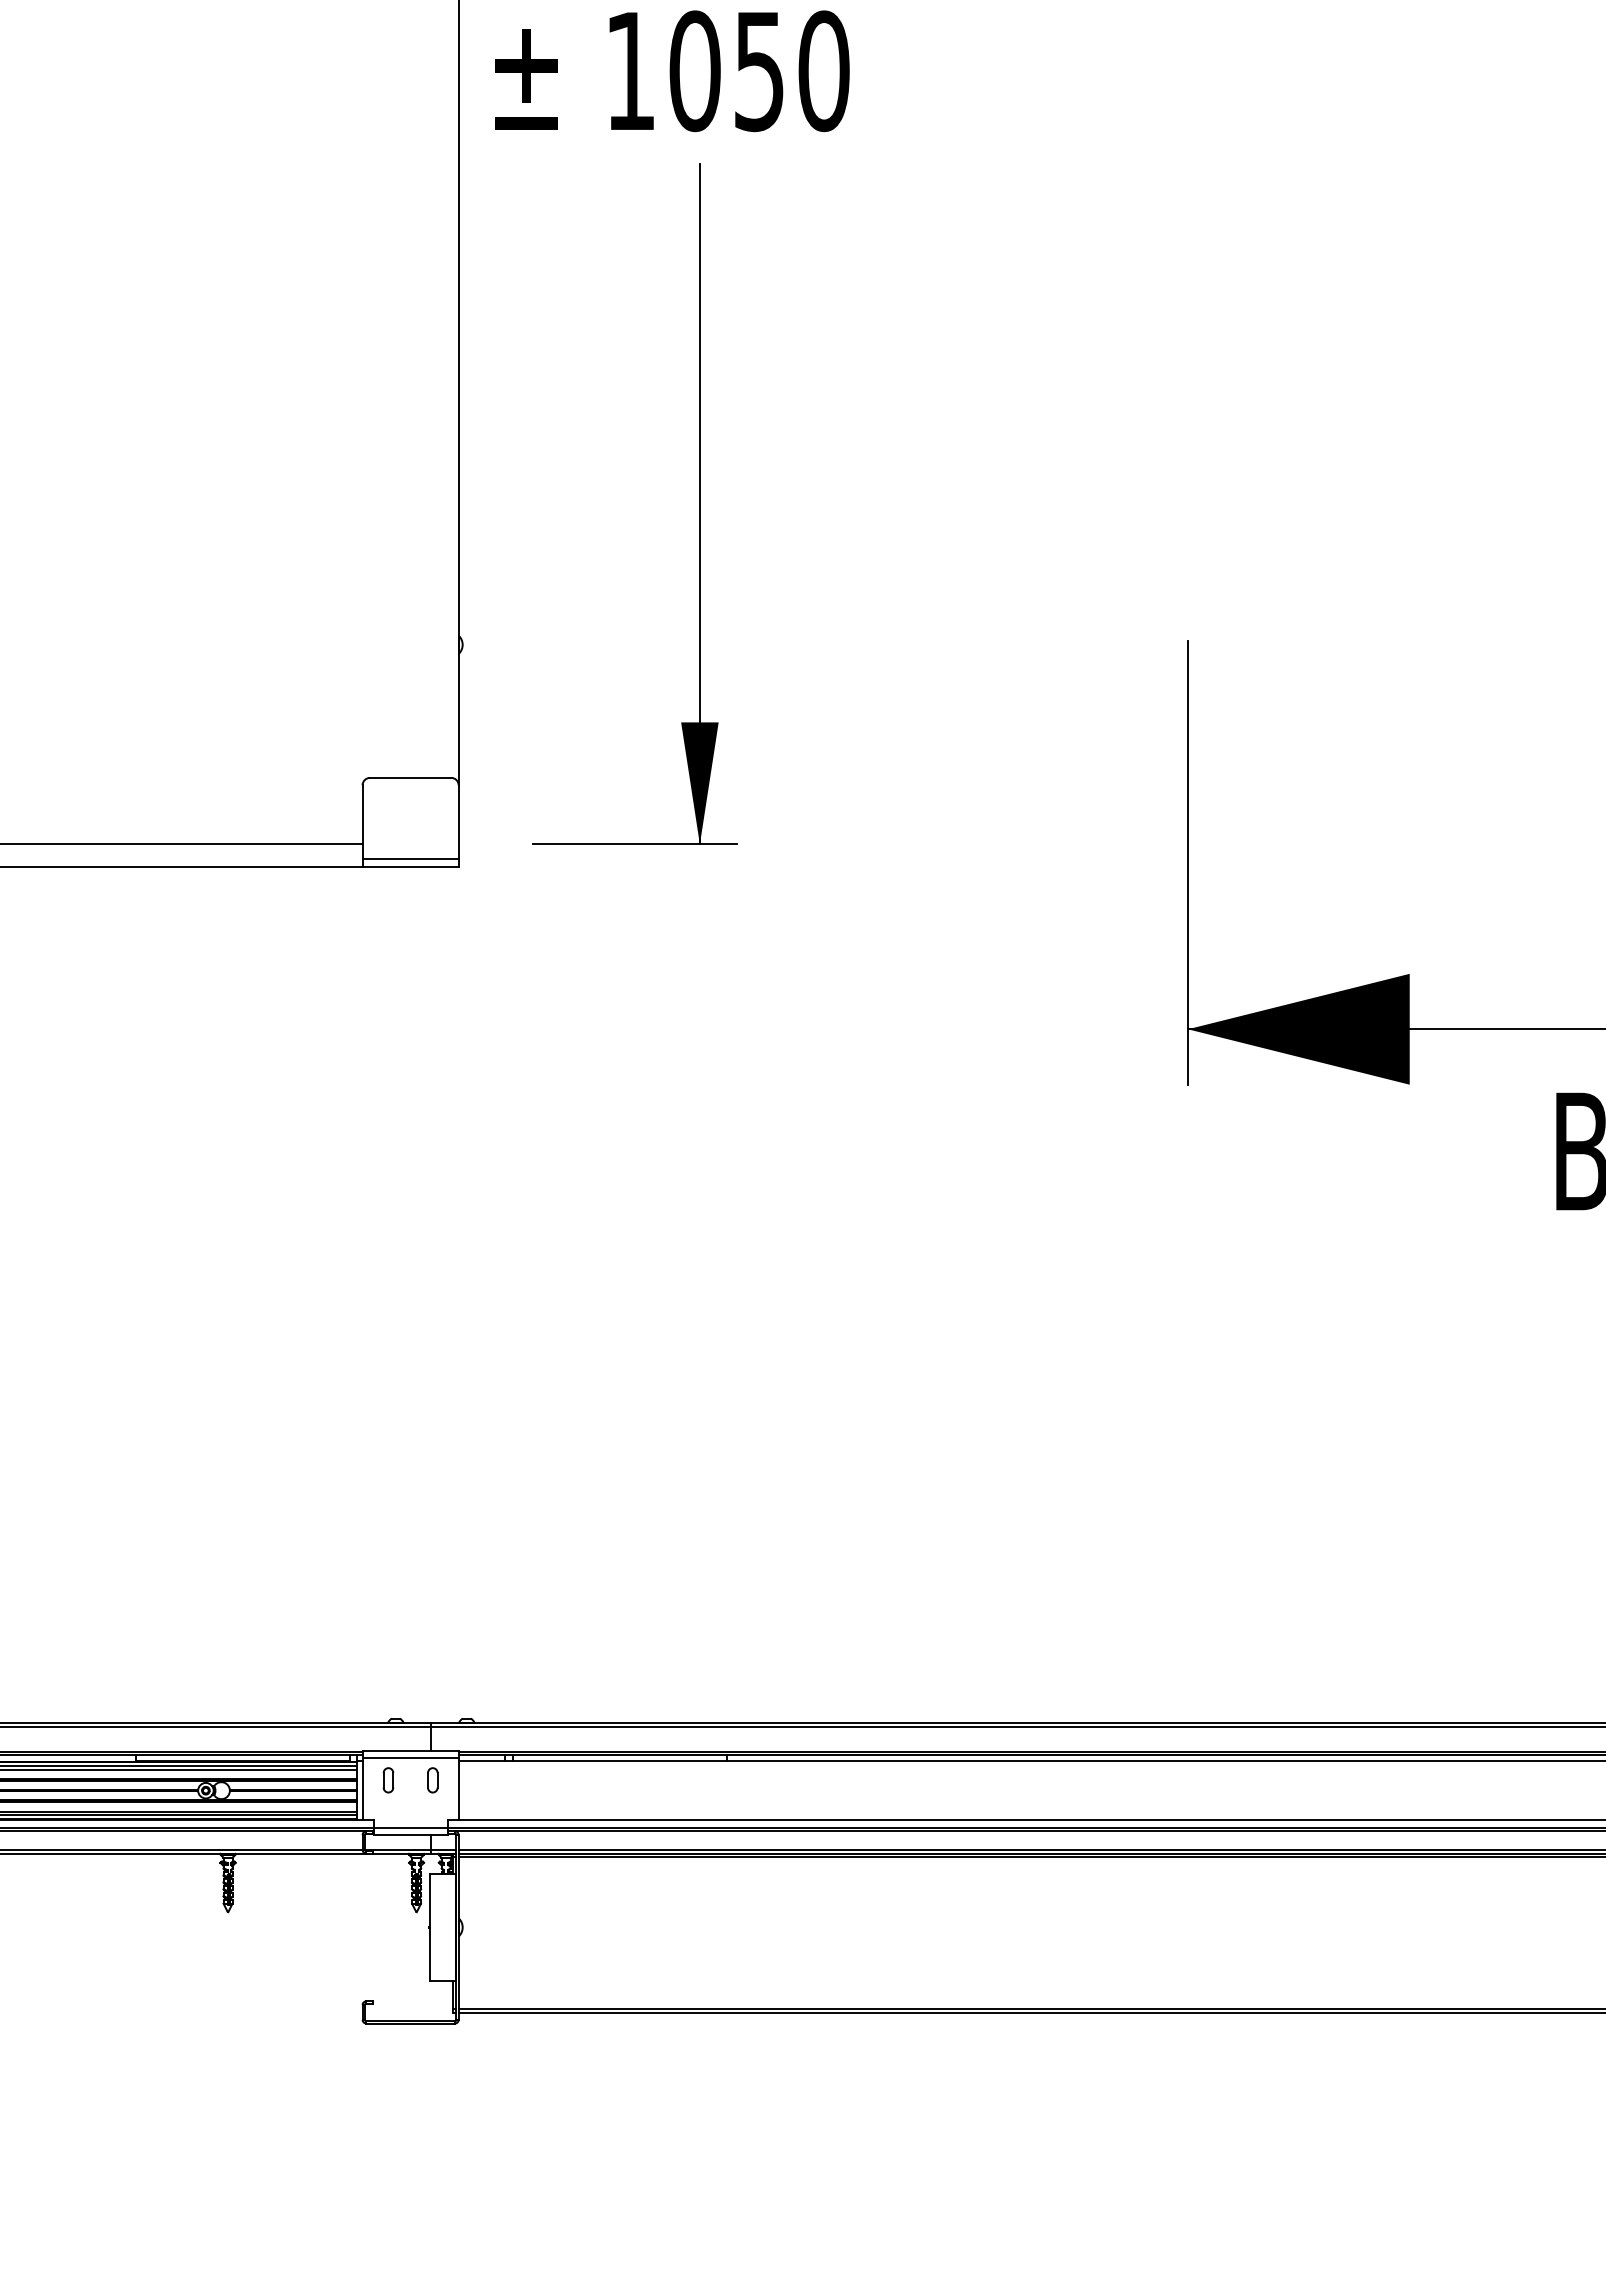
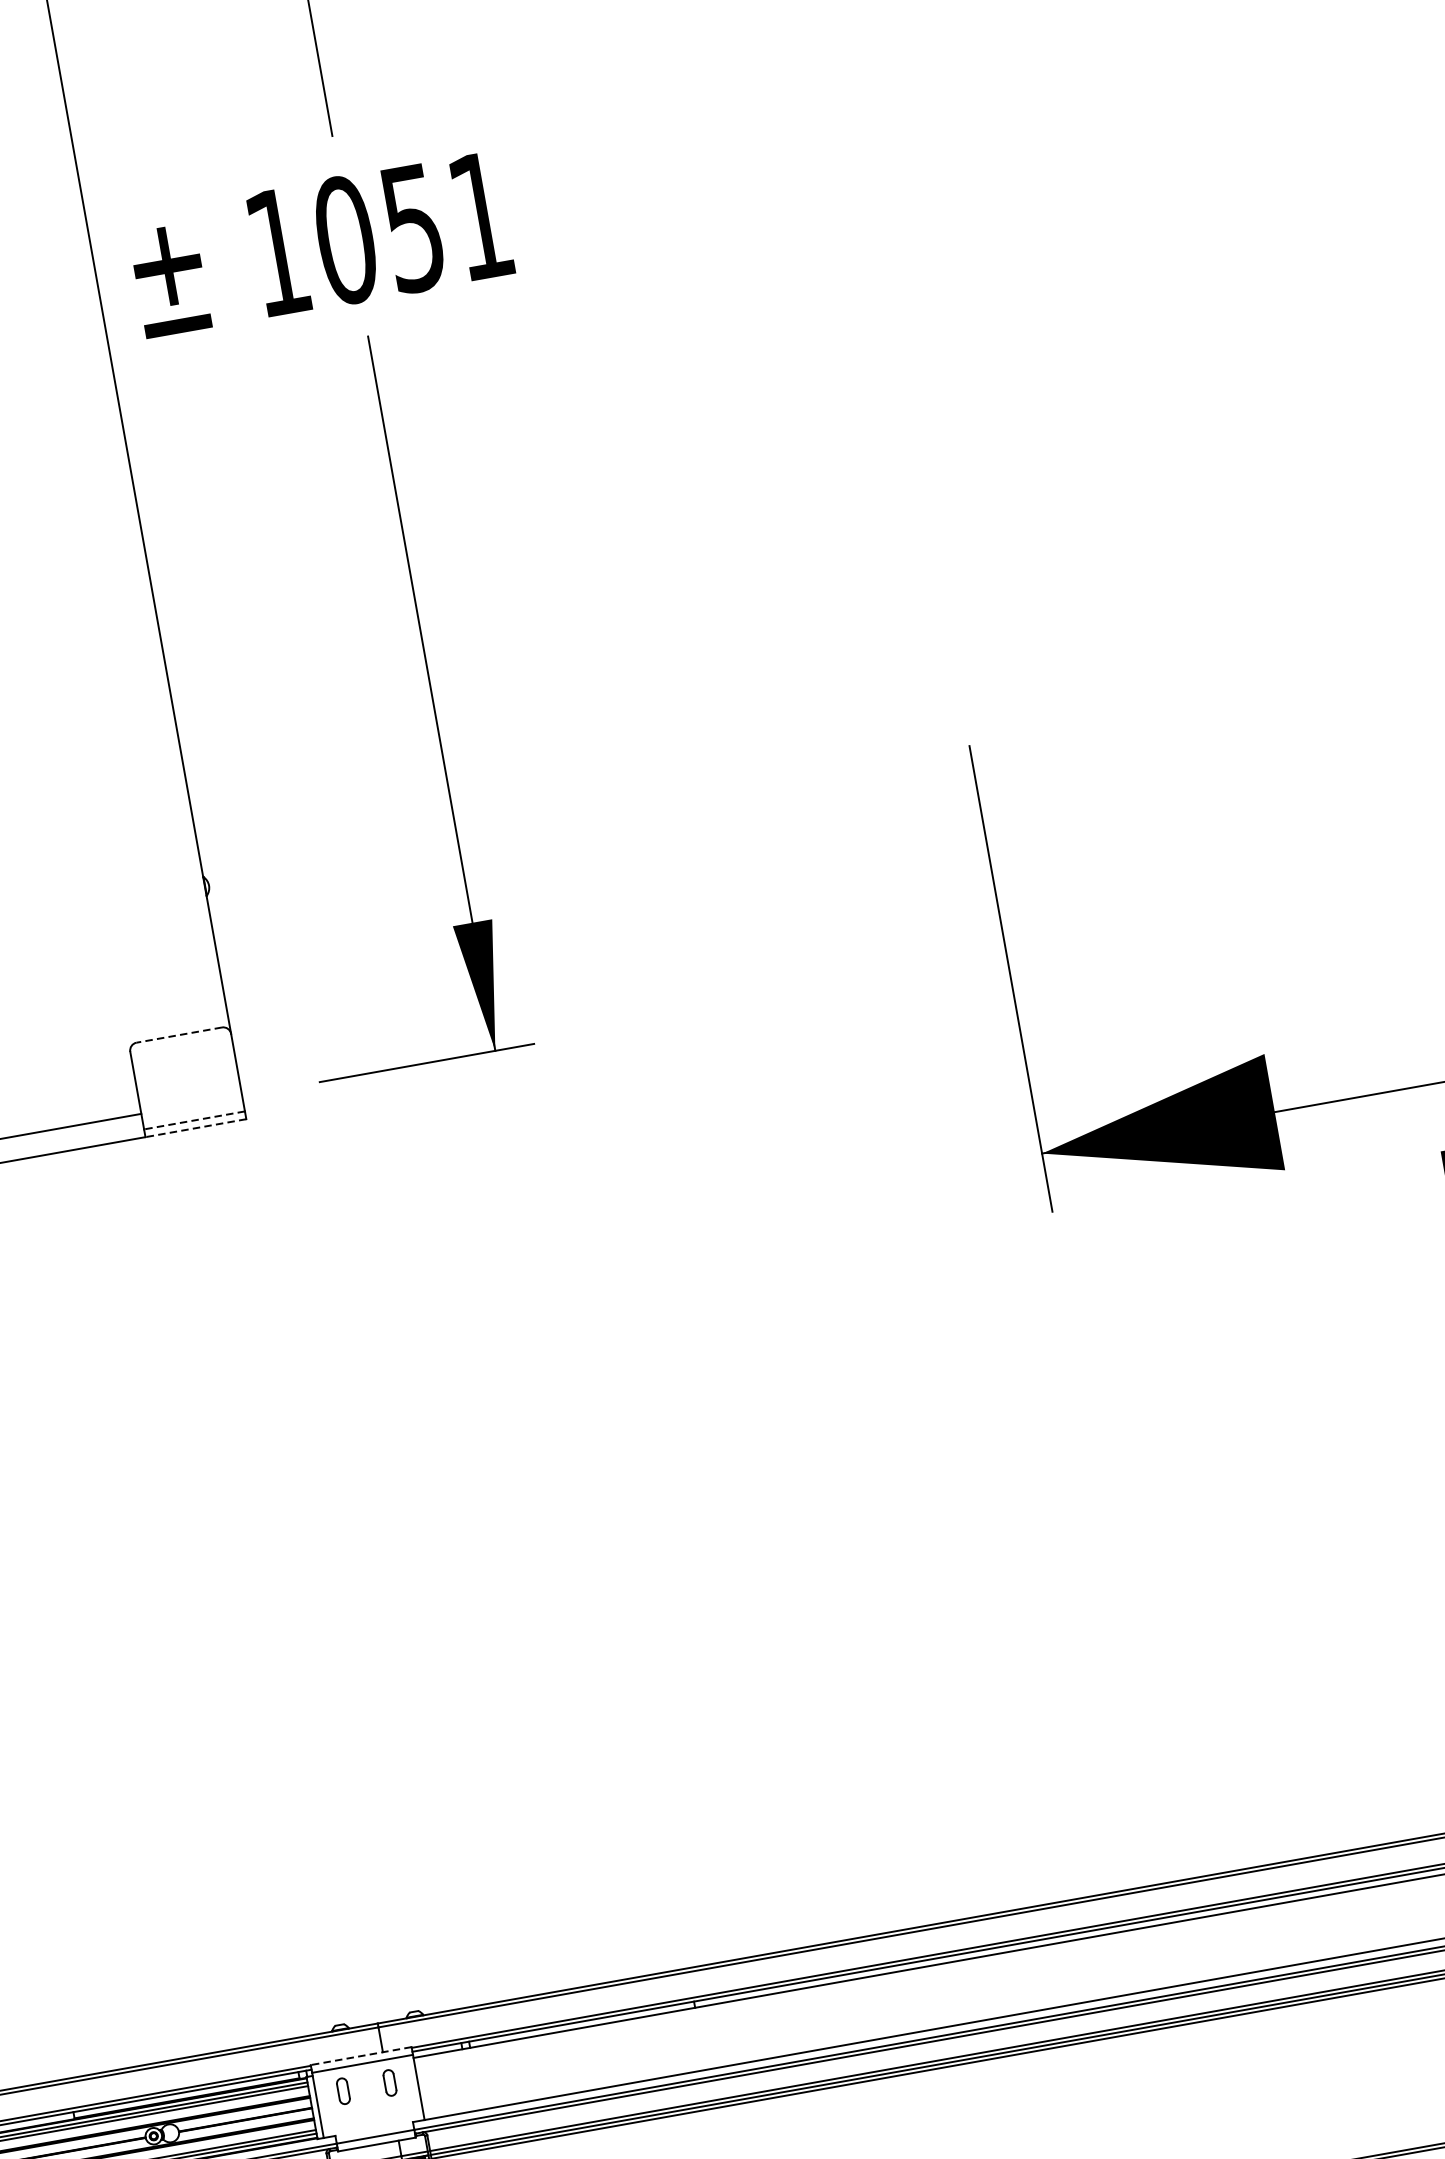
text: (823, 71) -> (480, 216), 1050 -> 1051
line: (410, 777) -> (179, 1034), solid -> dashed
line: (410, 859) -> (194, 1120), solid -> dashed
line: (410, 866) -> (195, 1128), solid -> dashed
line: (410, 1750) -> (360, 2055), solid -> dashed

